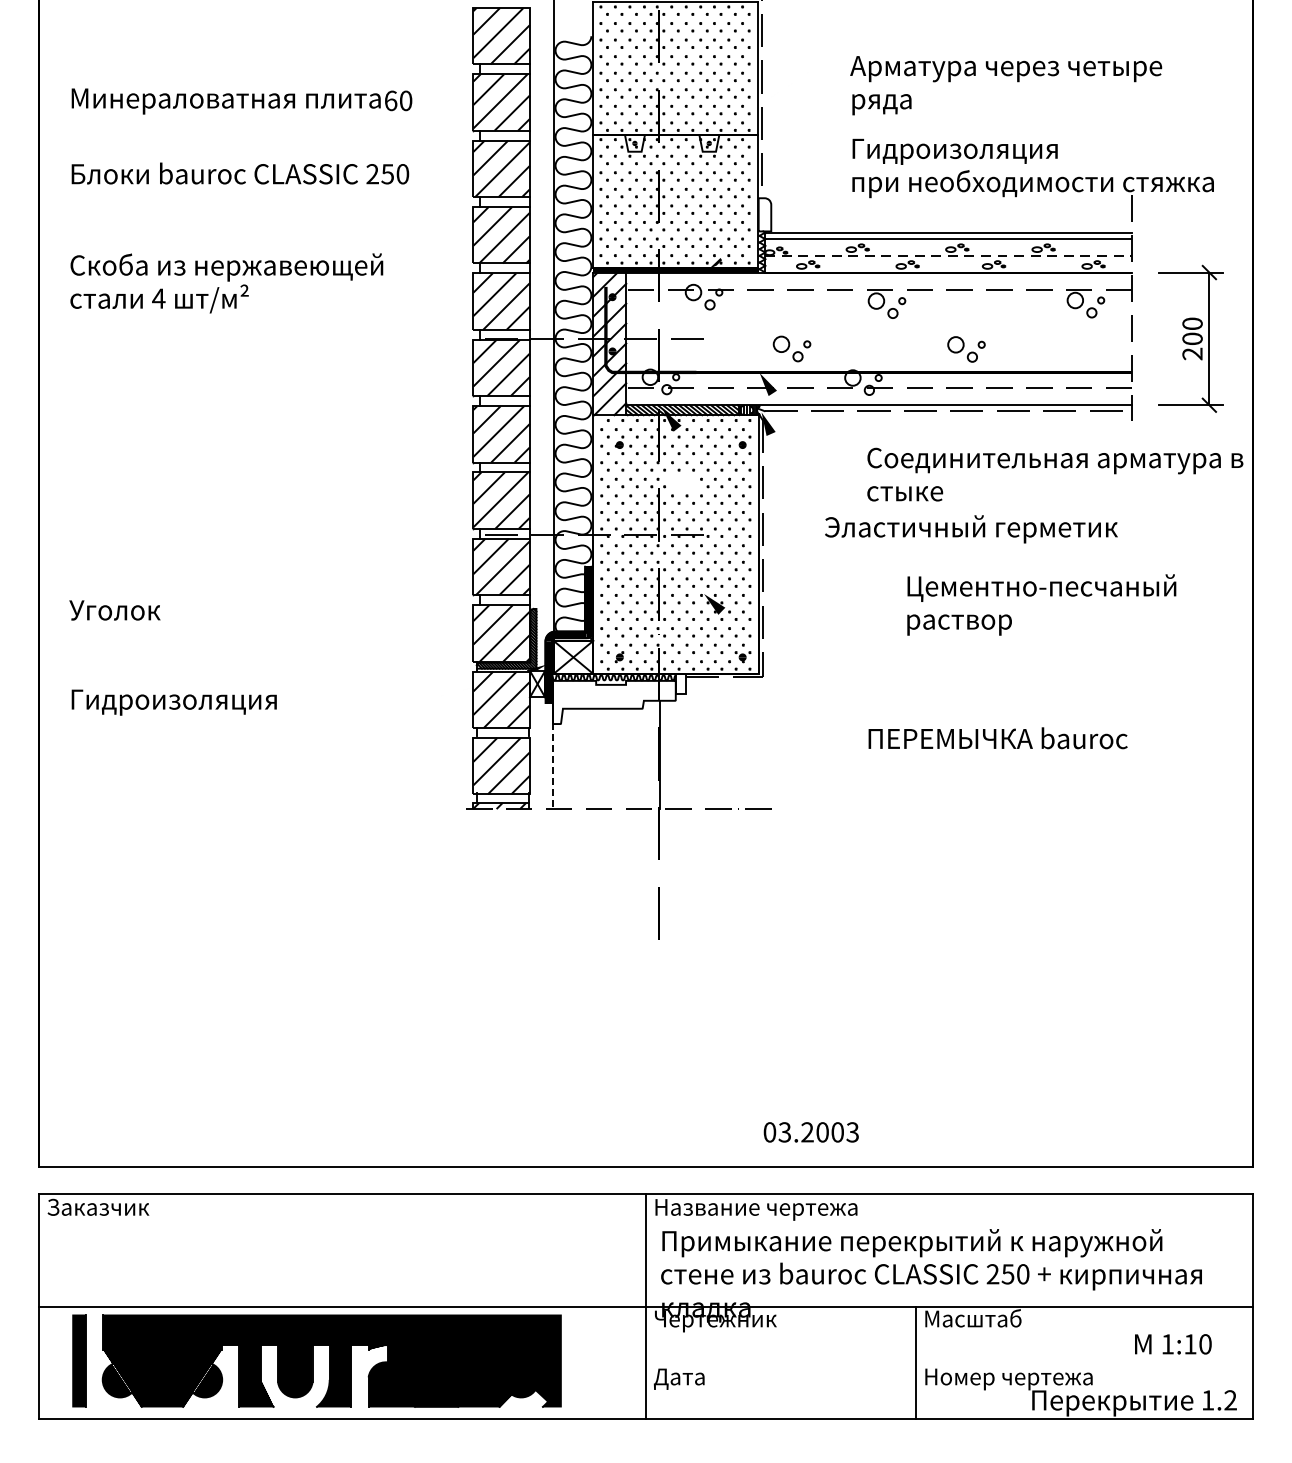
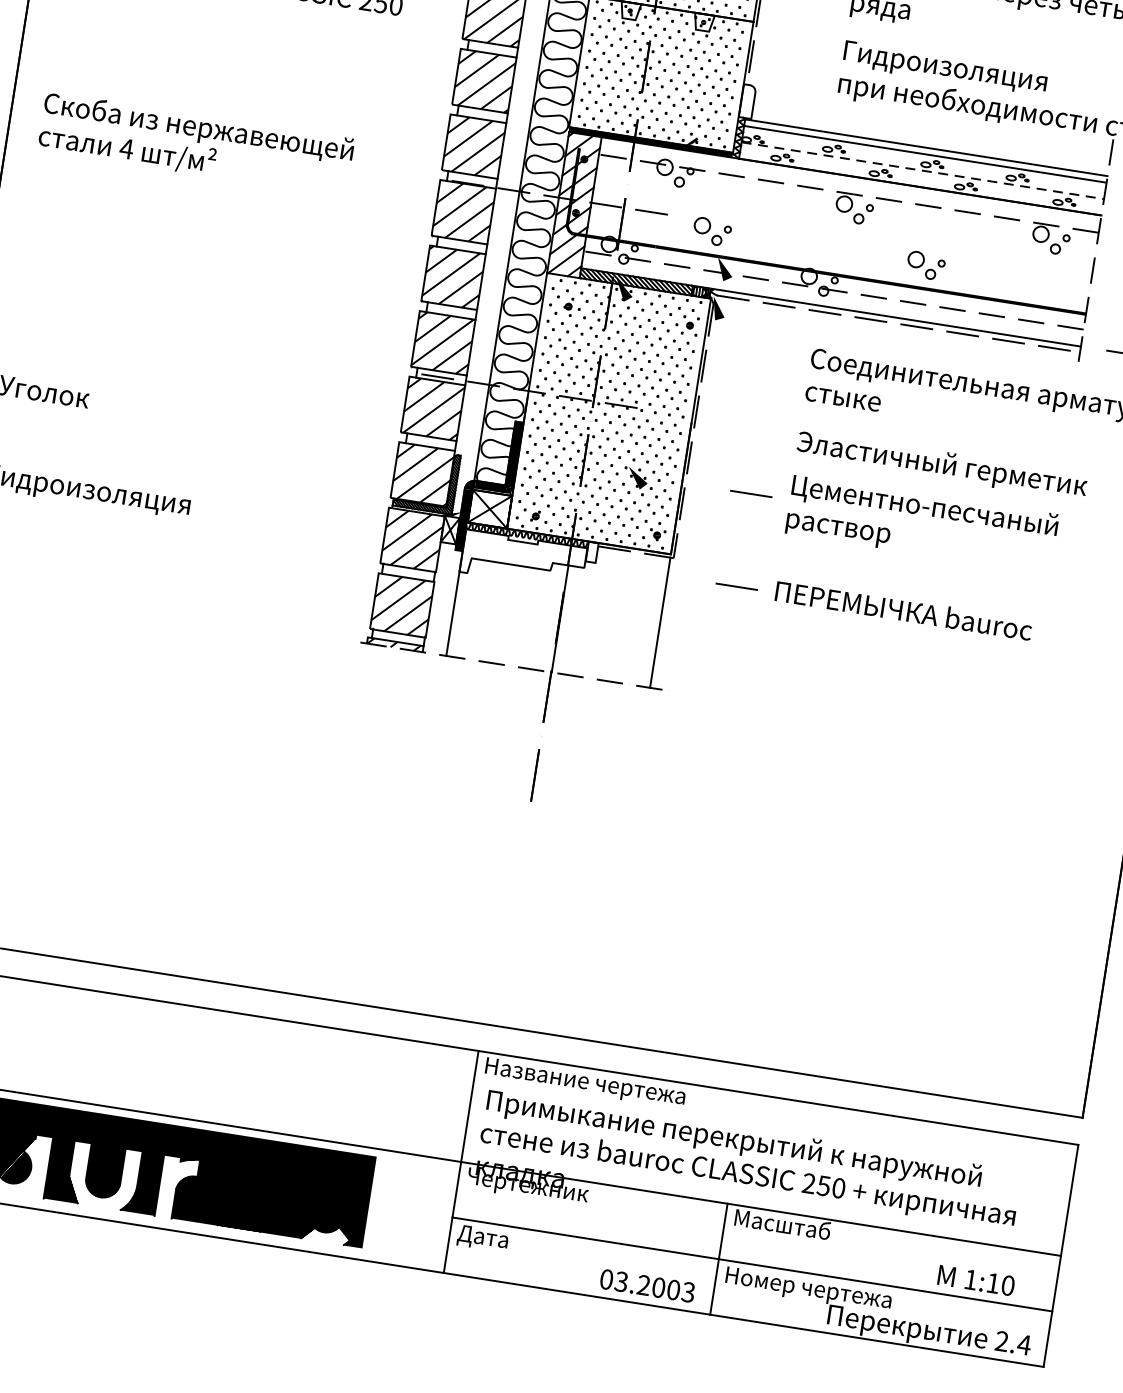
text: (226, 283) -> (195, 144), moved
part: (791, 348) -> (711, 231), moved
part: (682, 482) -> (624, 353), added
text: (971, 529) -> (942, 465), moved
line: (828, 601) -> (750, 493), added
text: (1041, 604) -> (922, 523), moved
line: (828, 695) -> (736, 586), added
text: (997, 738) -> (903, 610), moved
line: (759, 743) -> (660, 623), added
line: (553, 766) -> (453, 613), dashed -> solid
text: (810, 1132) -> (646, 1285), moved
line: (949, 1362) -> (752, 1264), added
text: (1219, 1400) -> (1013, 1343), 1.2 -> 2.4

